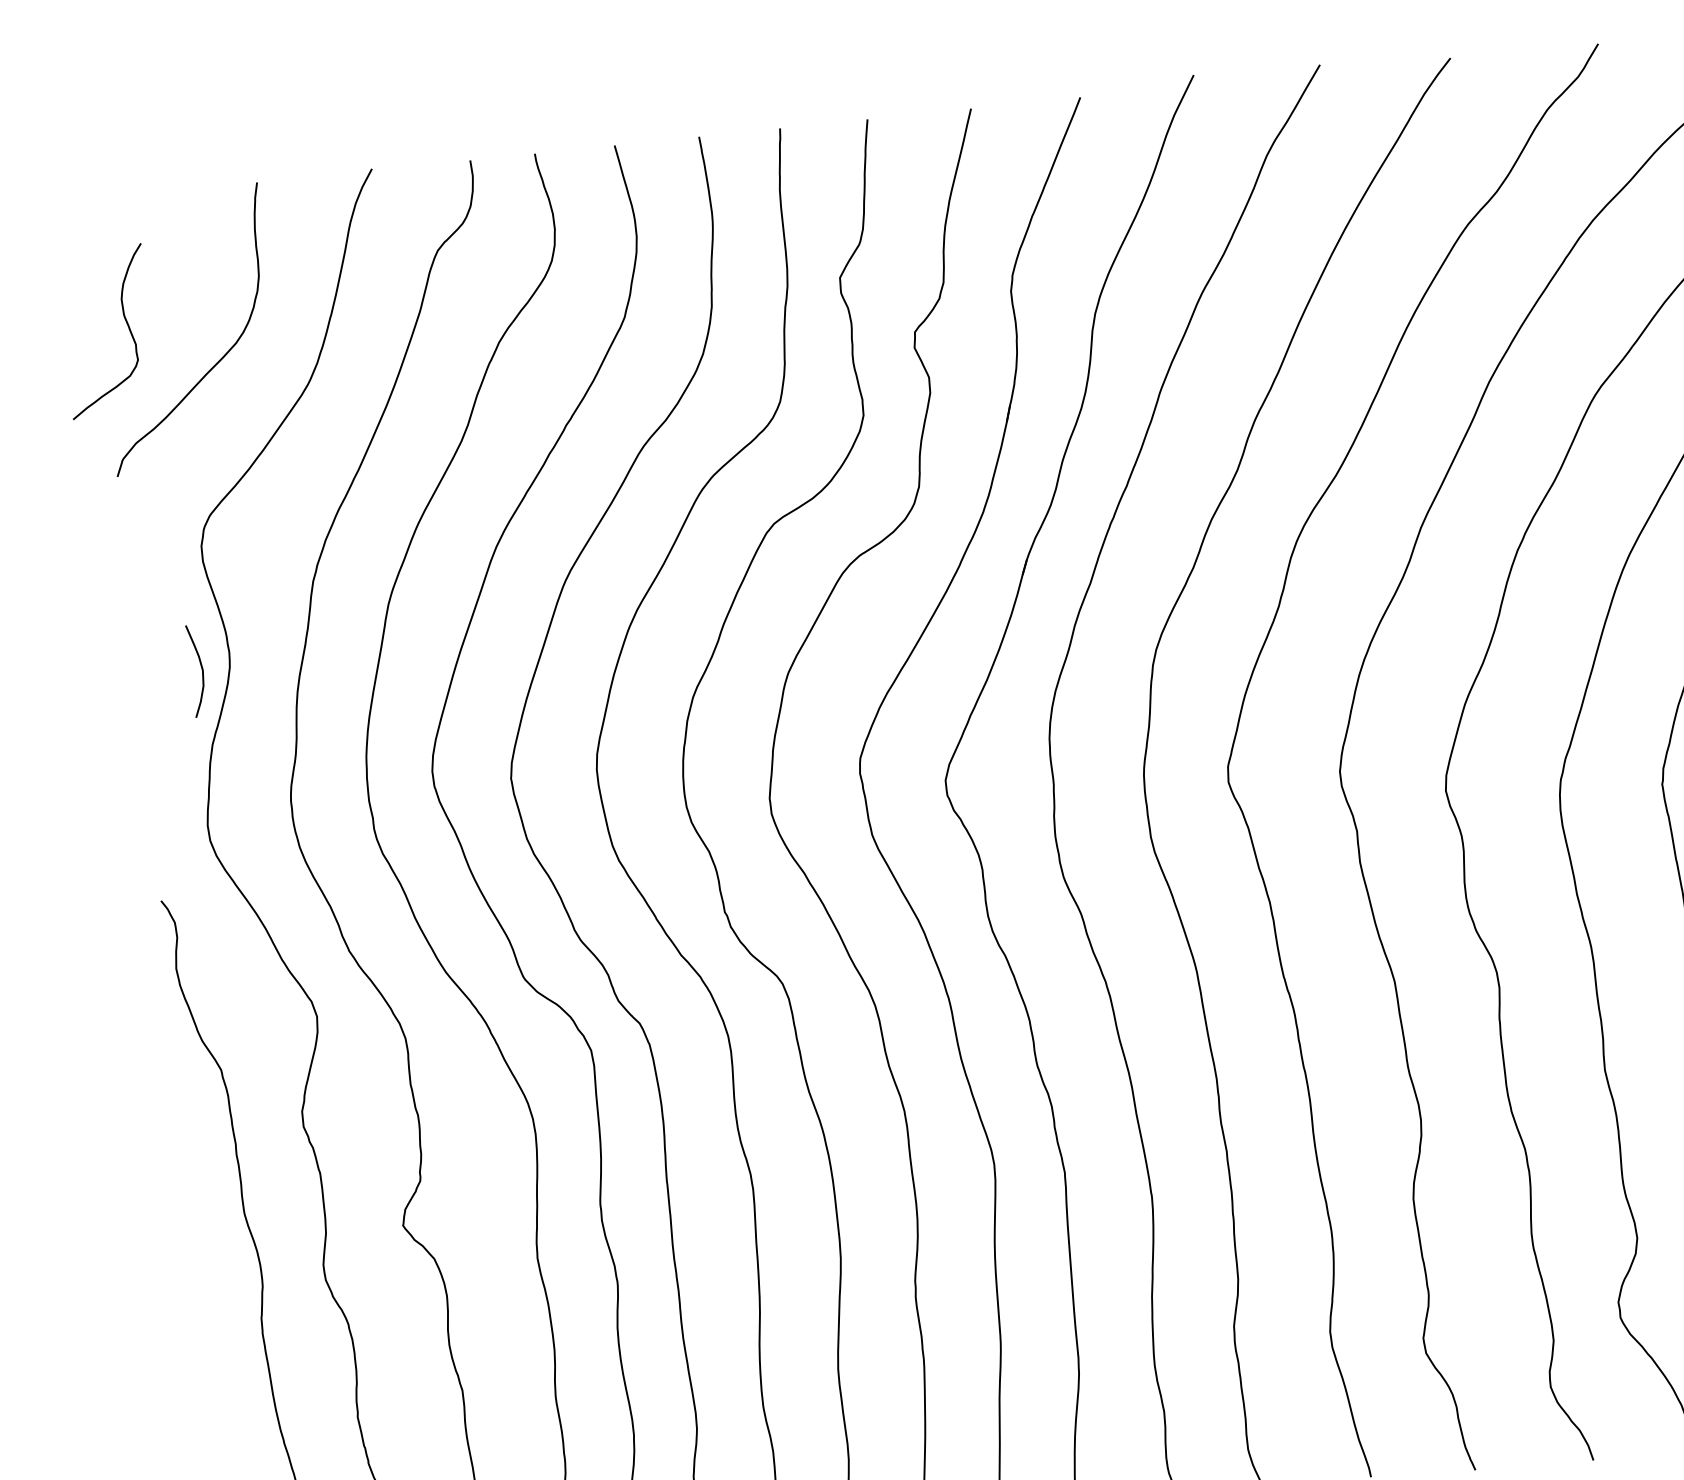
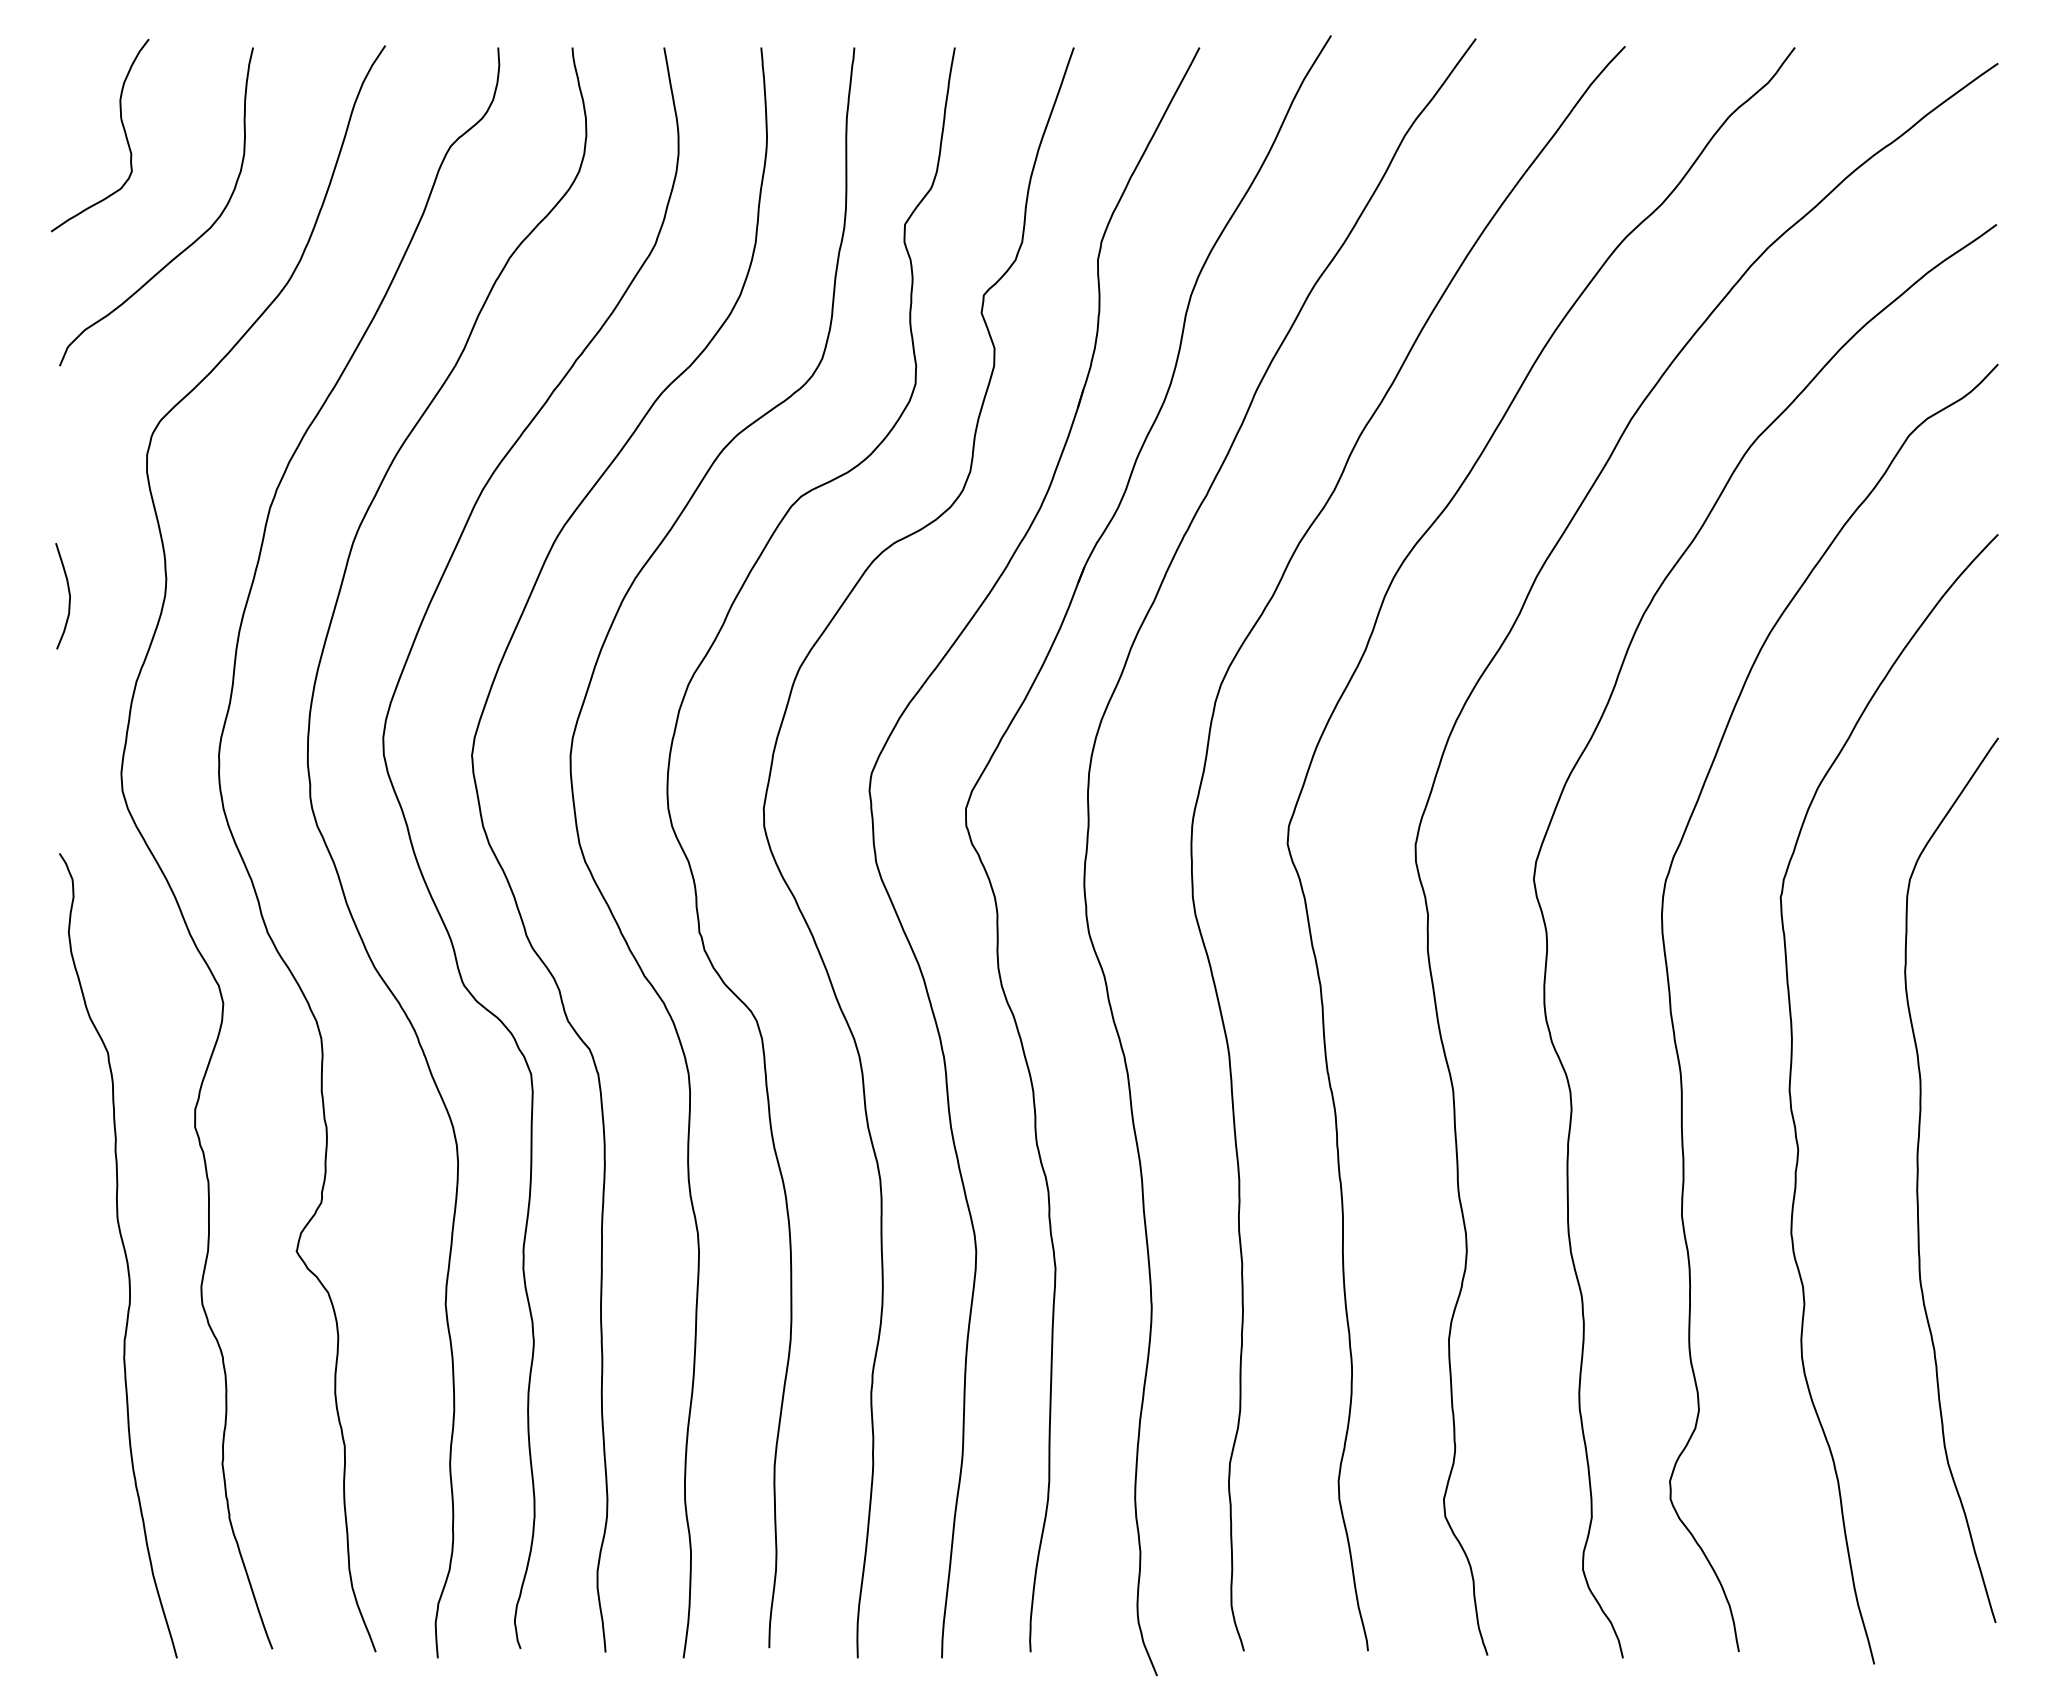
curve: (125, 322) -> (122, 127), moved
curve: (201, 669) -> (68, 594), moved

